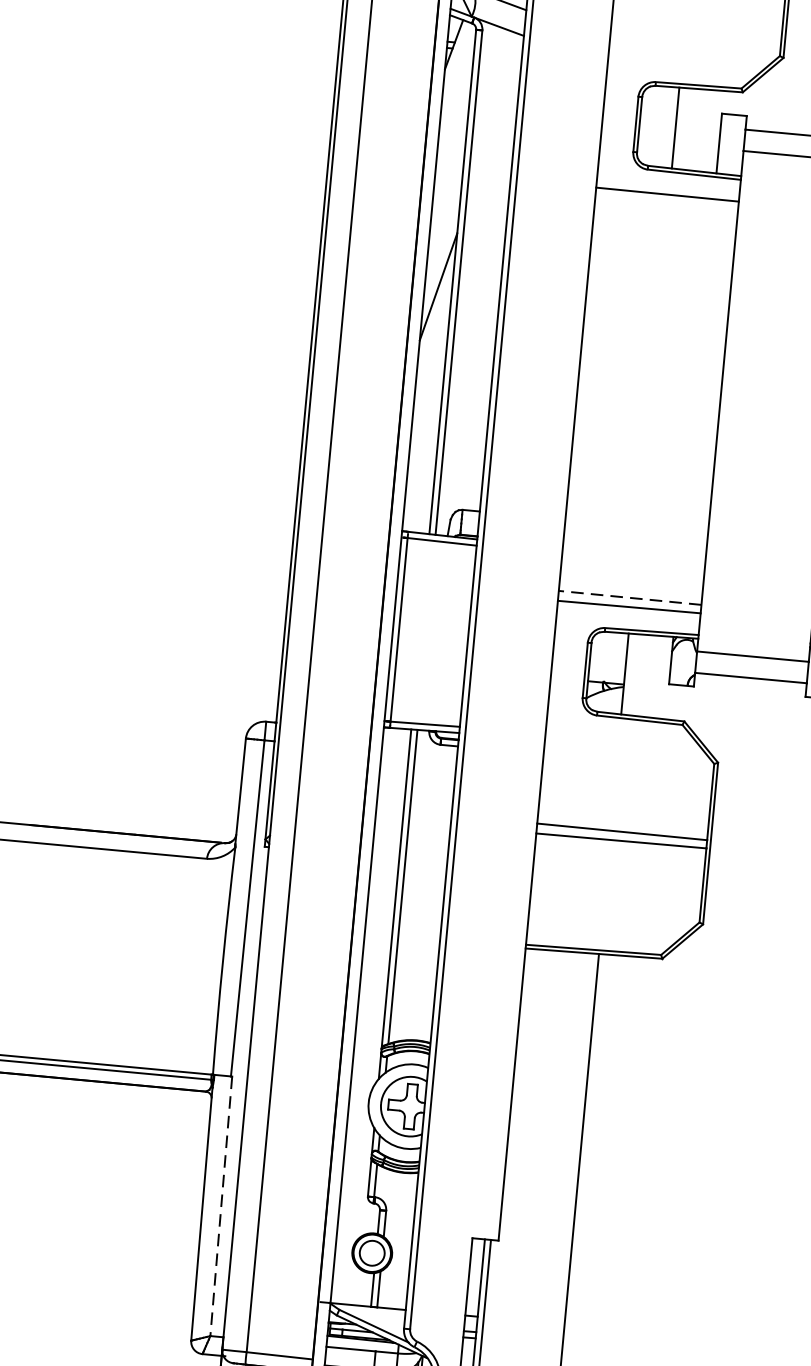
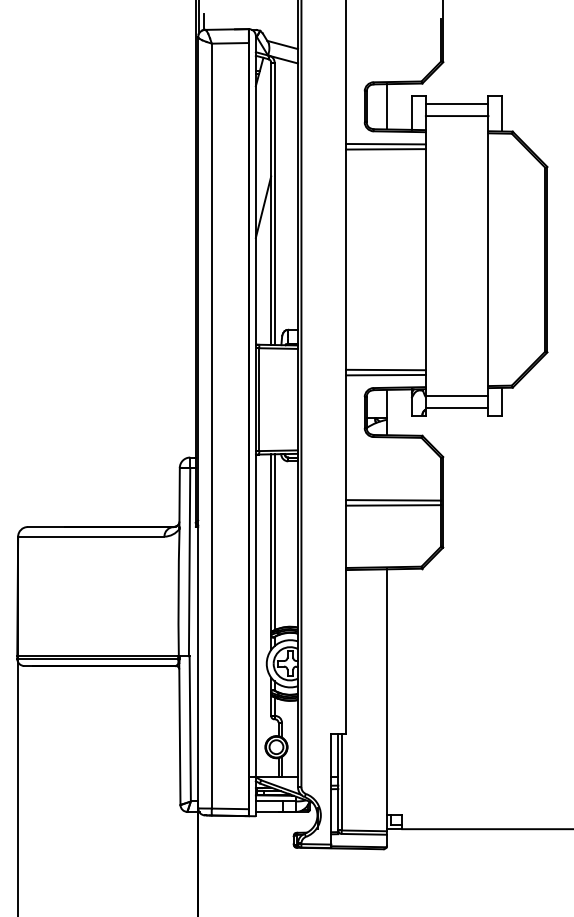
line: (665, 204) -> (385, 149), added
line: (629, 598) -> (385, 370), dashed -> solid
line: (221, 1205) -> (190, 728), dashed -> solid

